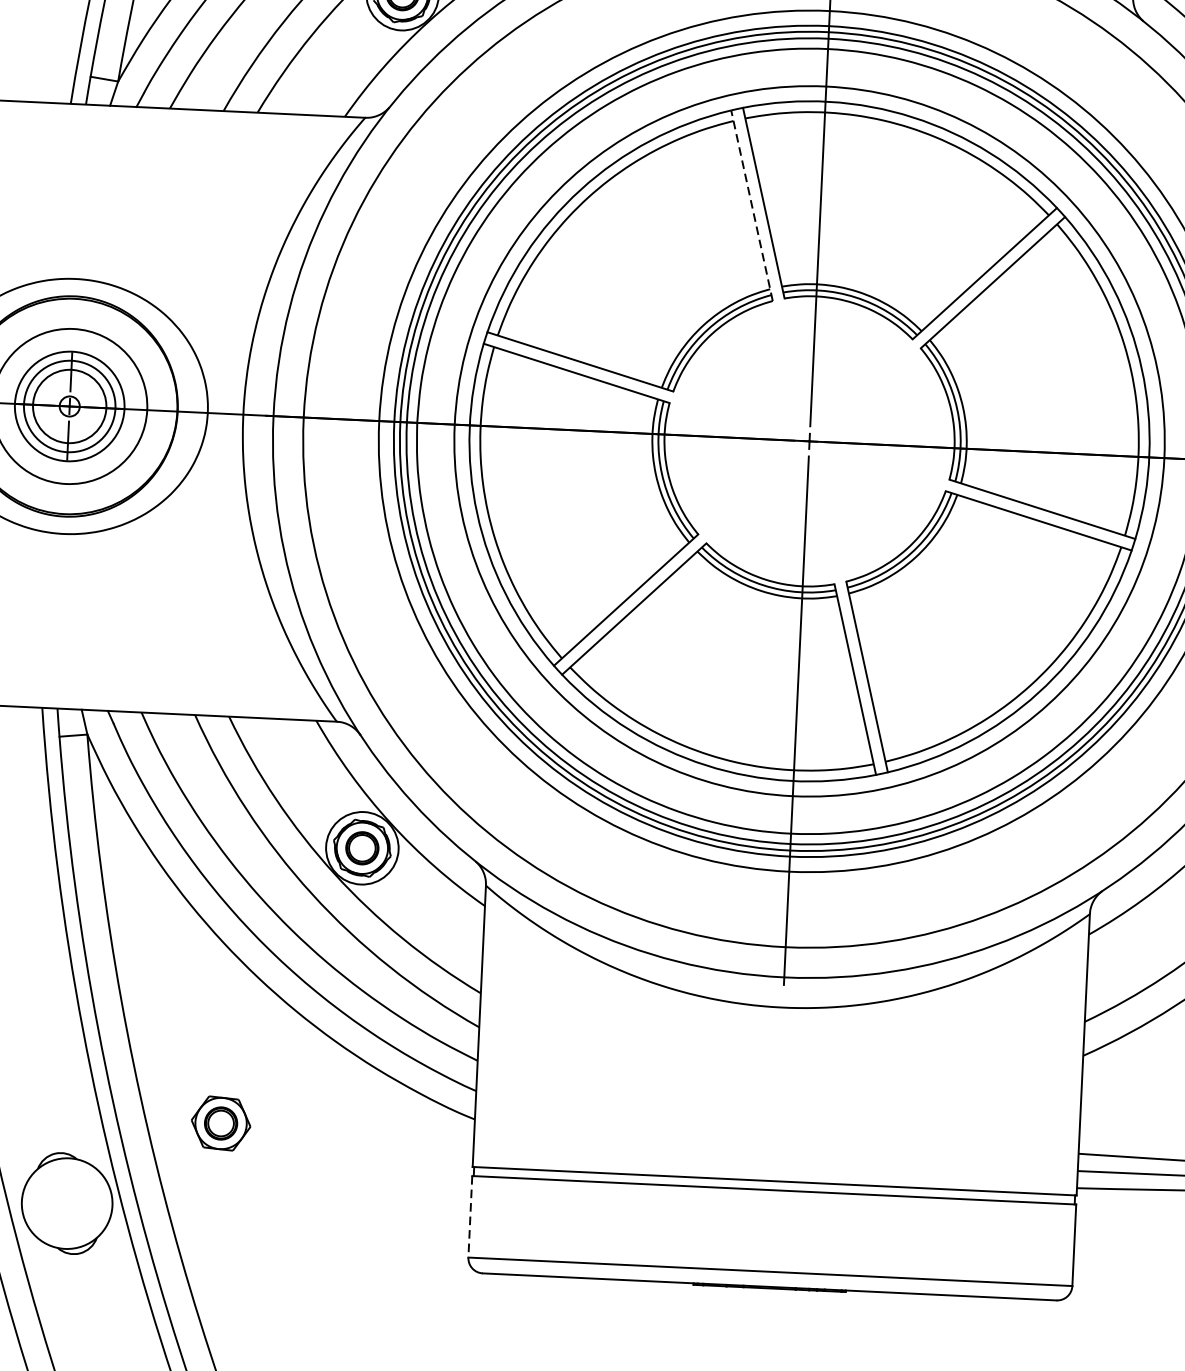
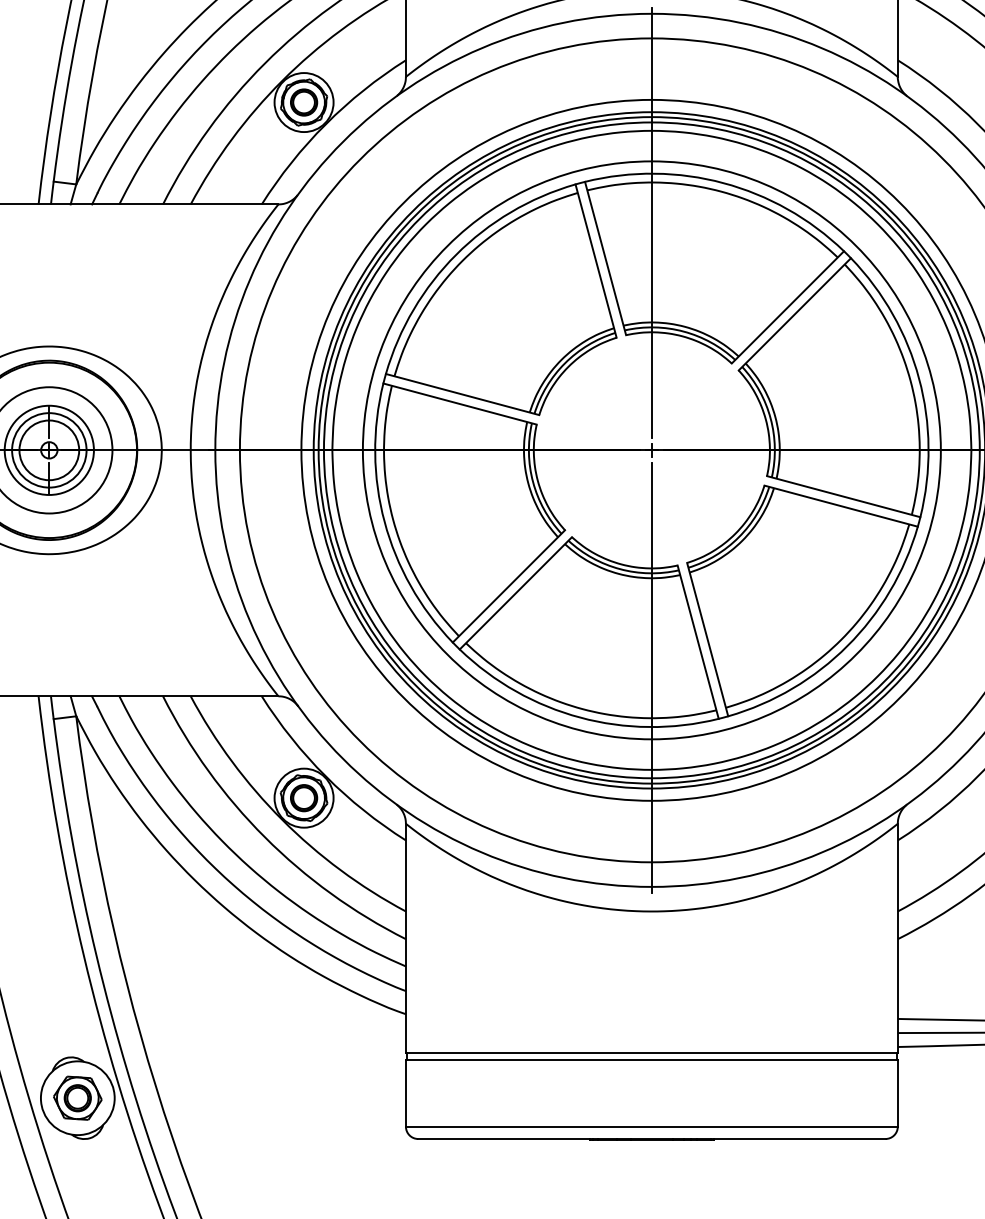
line: (751, 204) -> (595, 260), dashed -> solid
part: (220, 1122) -> (77, 1097), moved
line: (469, 1216) -> (405, 1093), dashed -> solid

